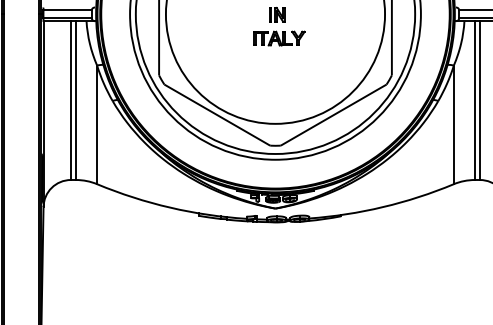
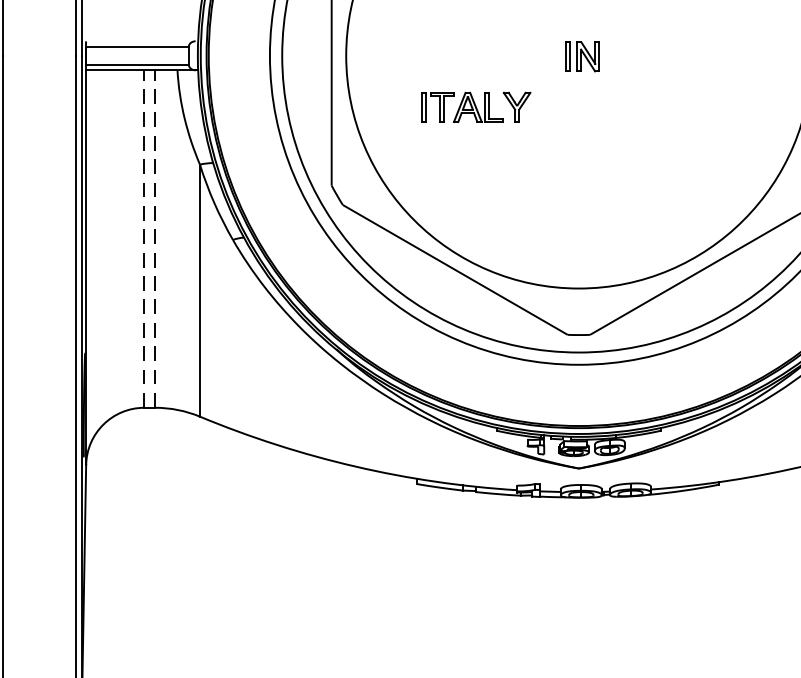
part: (279, 38) -> (476, 107), moved
line: (70, 100) -> (143, 238), solid -> dashed
line: (76, 100) -> (156, 238), solid -> dashed

